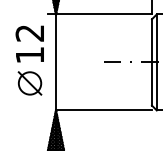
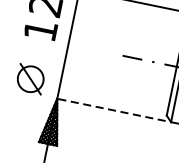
part: (29, 83) -> (30, 79), moved
line: (104, 110) -> (112, 110), solid -> dashed

